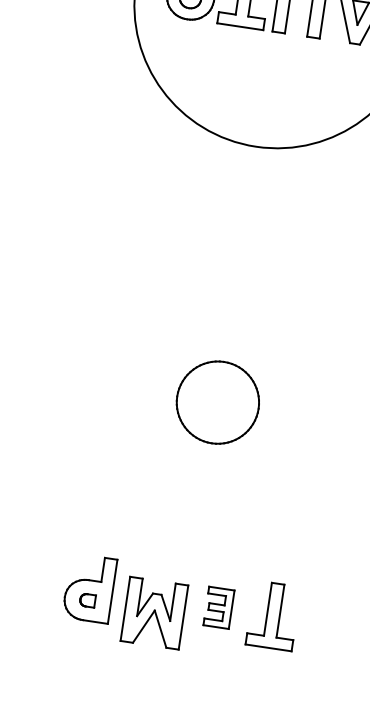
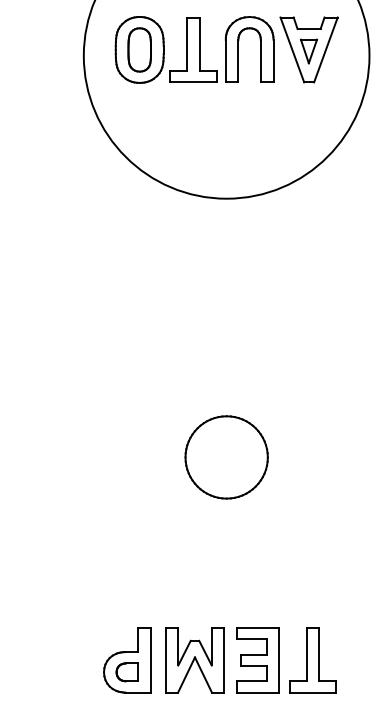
part: (87, 600) -> (126, 672), size x1.43
part: (218, 608) -> (257, 660), size x1.67
part: (153, 613) -> (194, 660), moved

